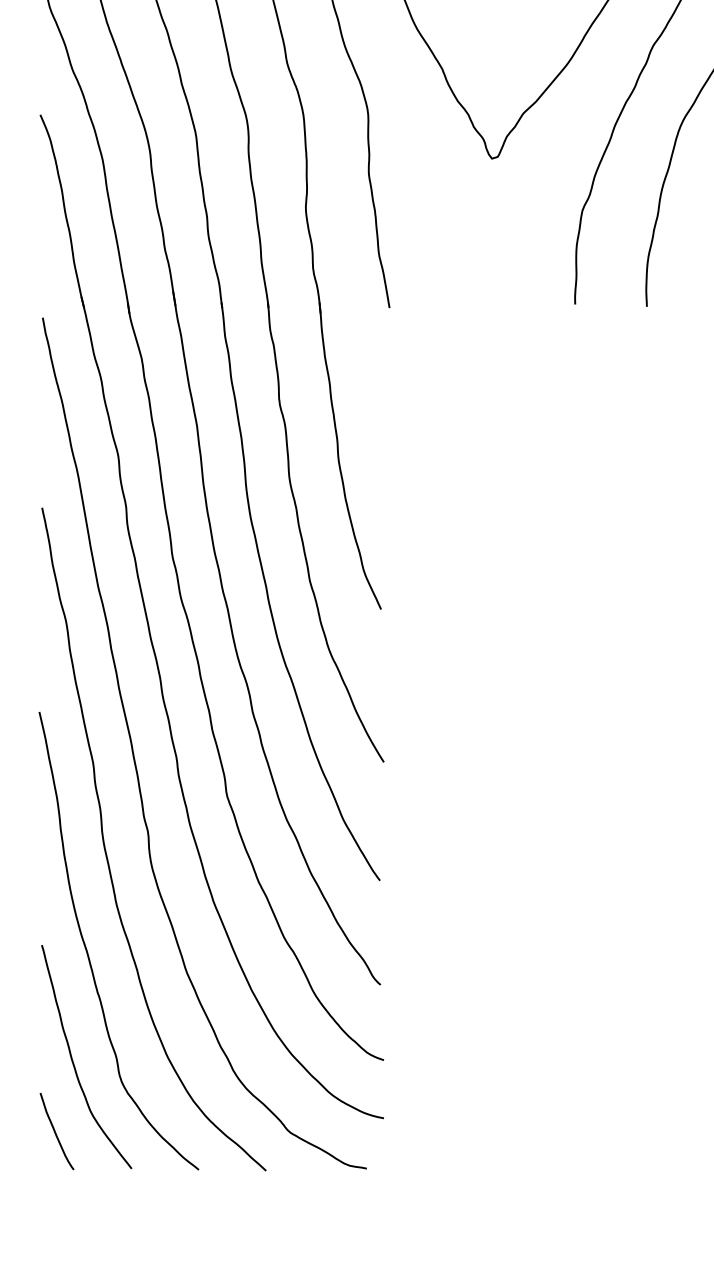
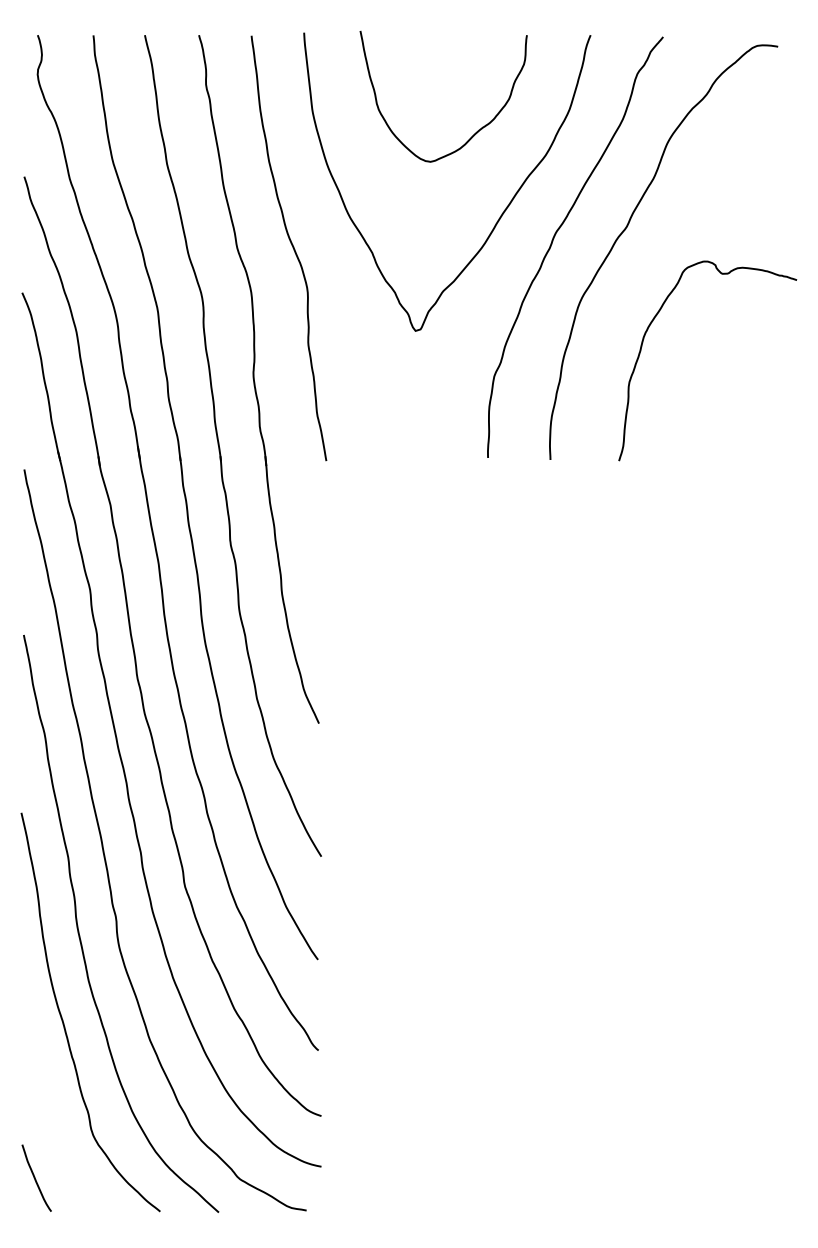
curve: (72, 1057) -> (50, 1113), removed

